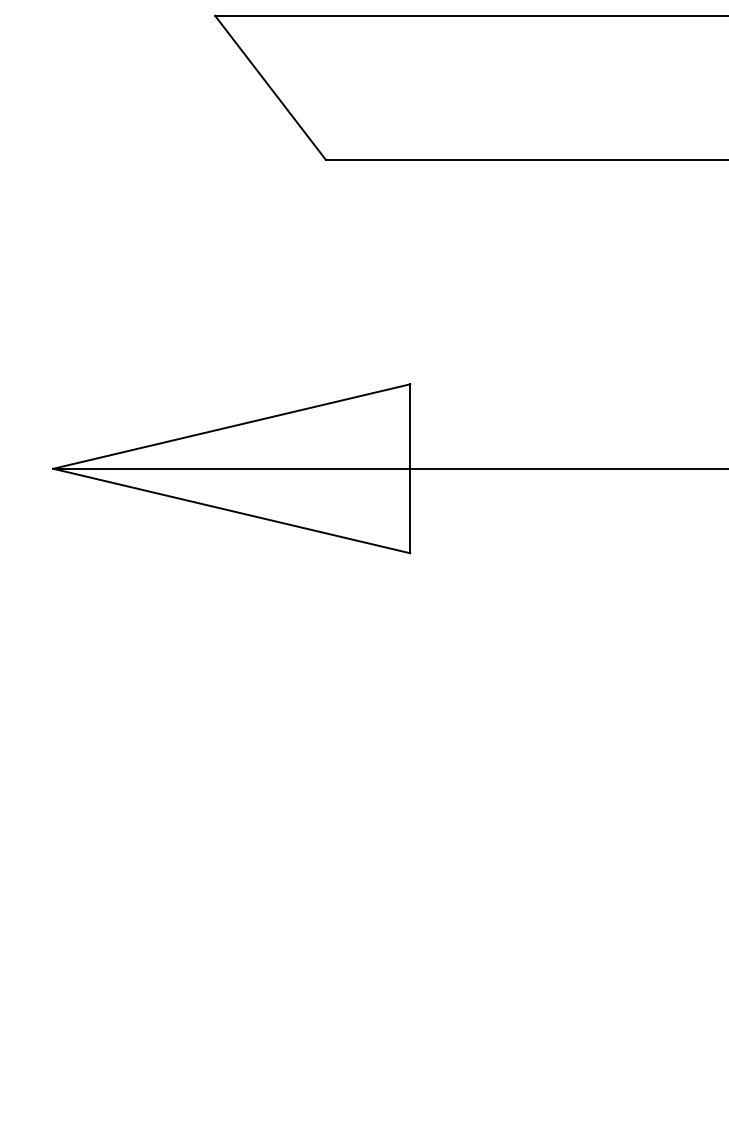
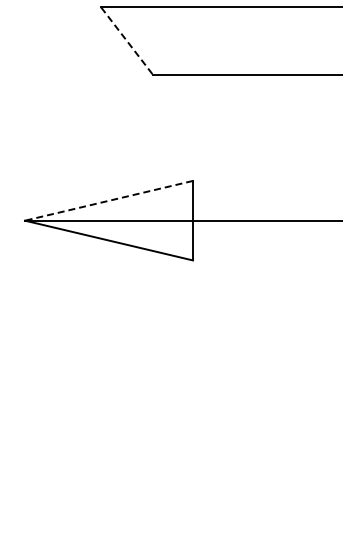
line: (271, 88) -> (127, 41), solid -> dashed
line: (230, 425) -> (108, 200), solid -> dashed

